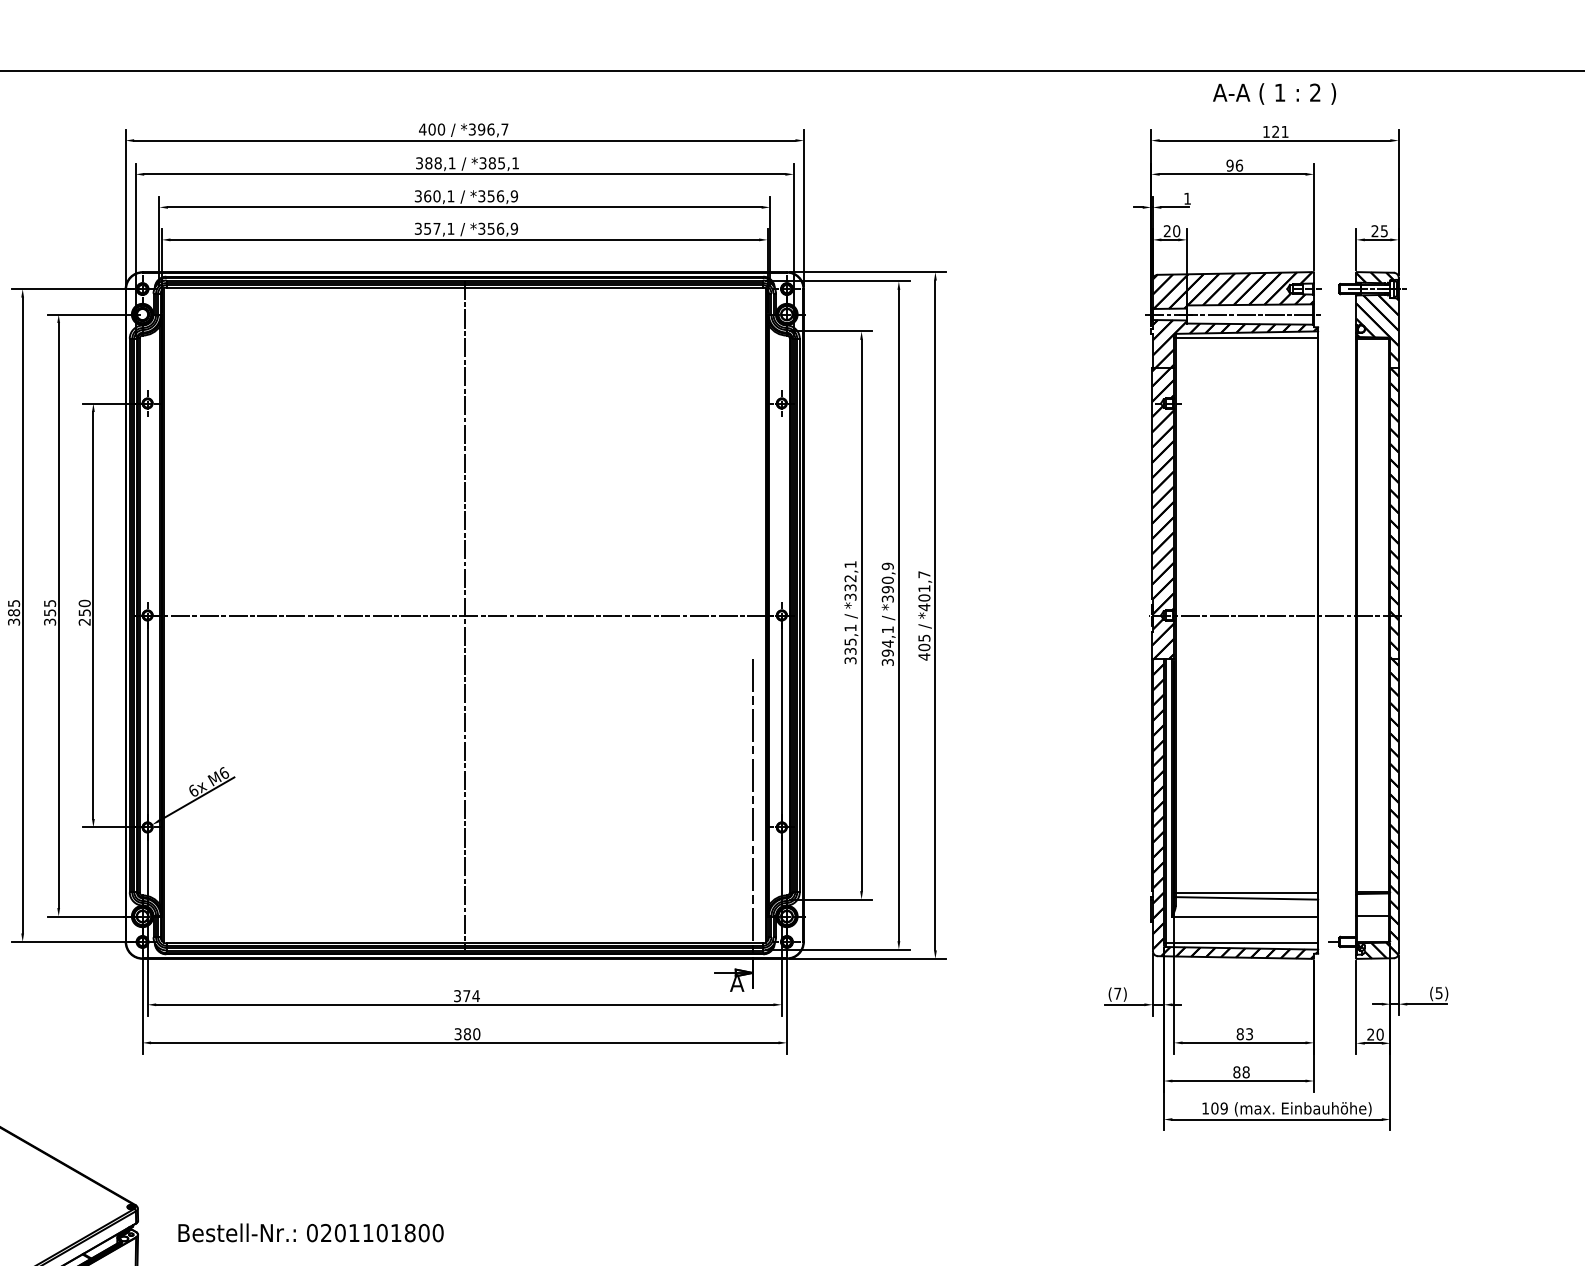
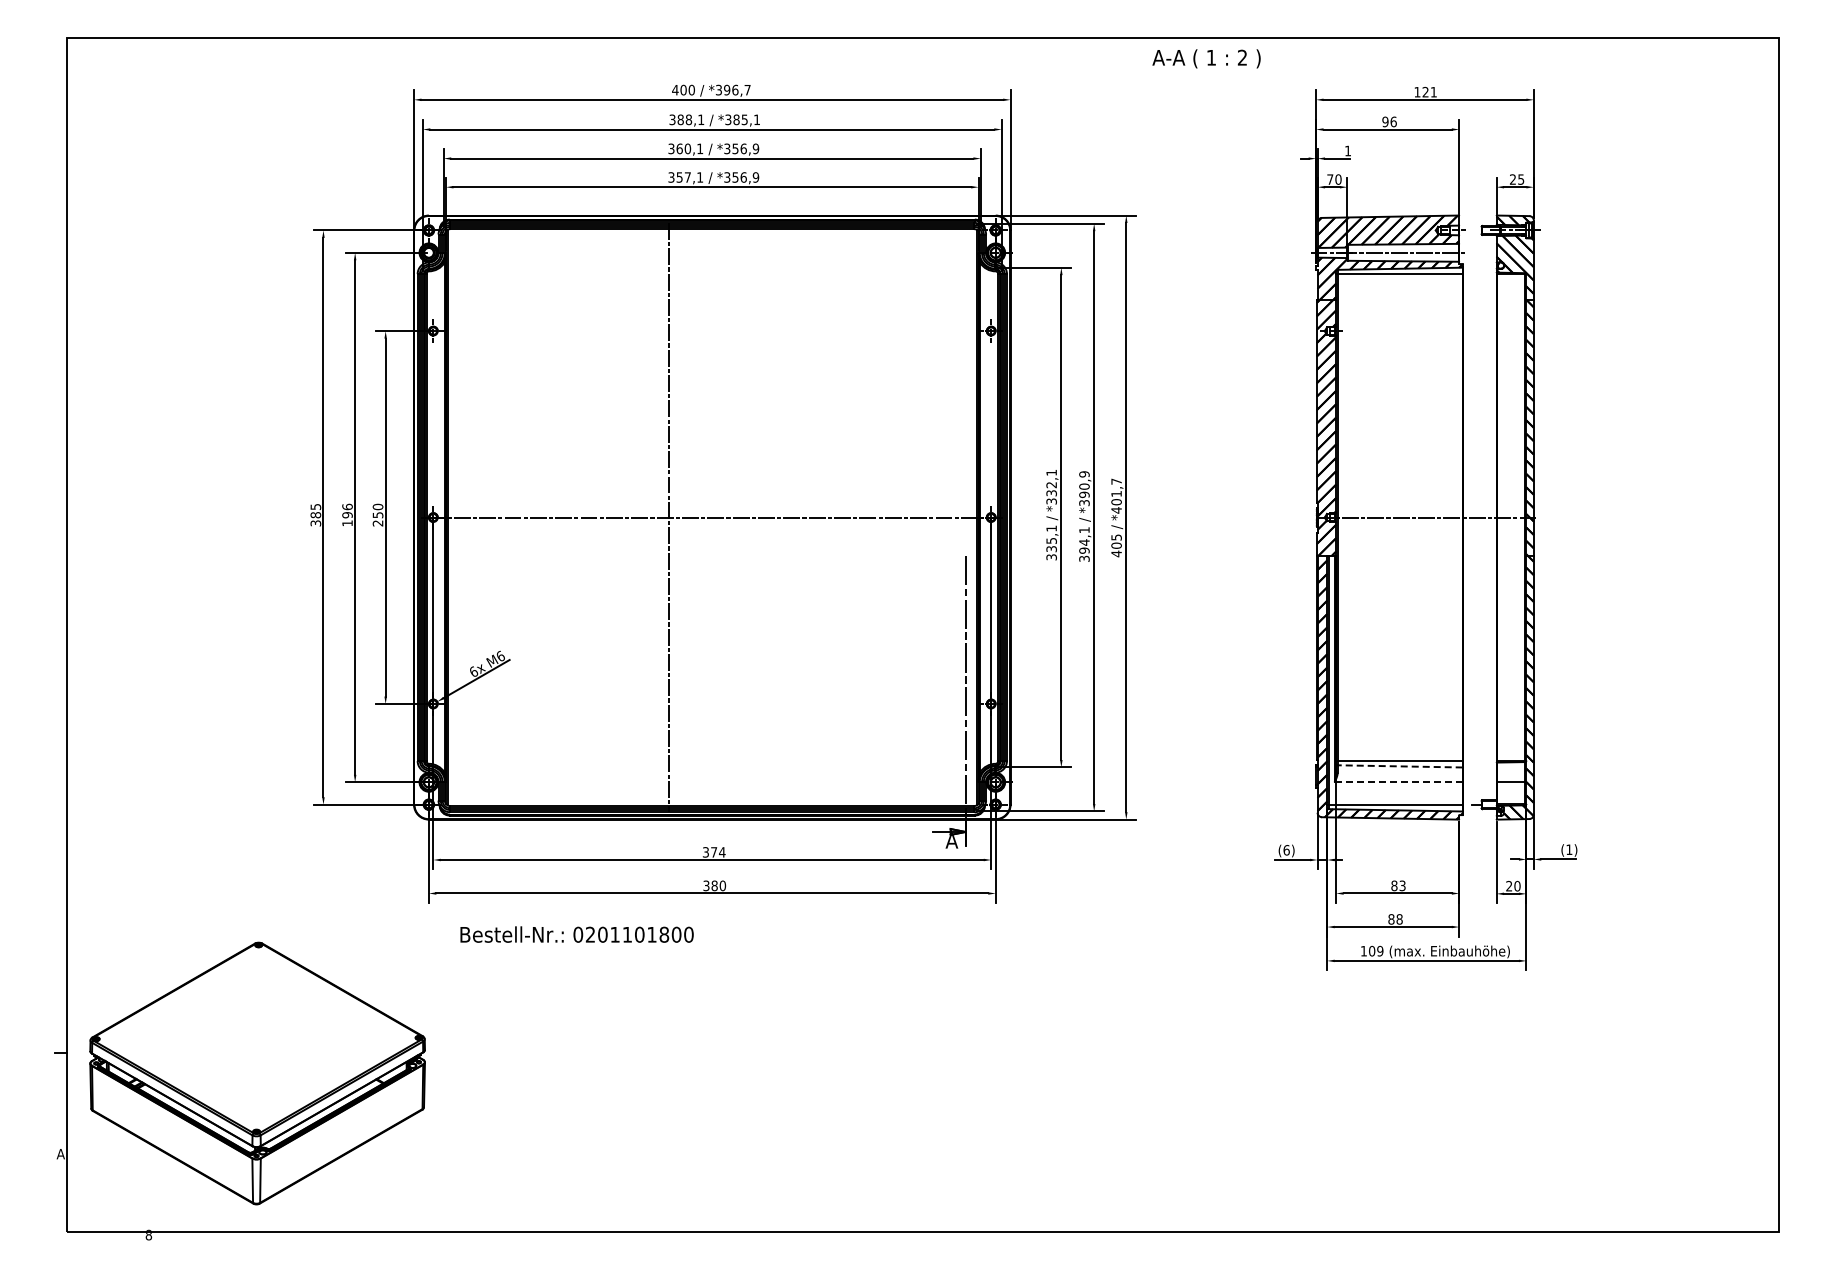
text: (1274, 93) -> (1206, 58), moved
text: (1167, 231) -> (1330, 179), 20 -> 70
text: (50, 612) -> (347, 514), 355 -> 196
line: (464, 615) -> (669, 517), moved
line: (1247, 898) -> (1400, 766), solid -> dashed
line: (1244, 916) -> (1398, 782), solid -> dashed
text: (1439, 992) -> (1569, 849), (5) -> (1)
text: (1117, 993) -> (1286, 850), (7) -> (6)
text: (310, 1232) -> (576, 934), moved

